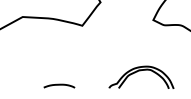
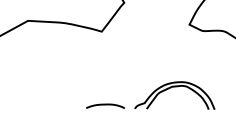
curve: (59, 85) -> (105, 105), moved

